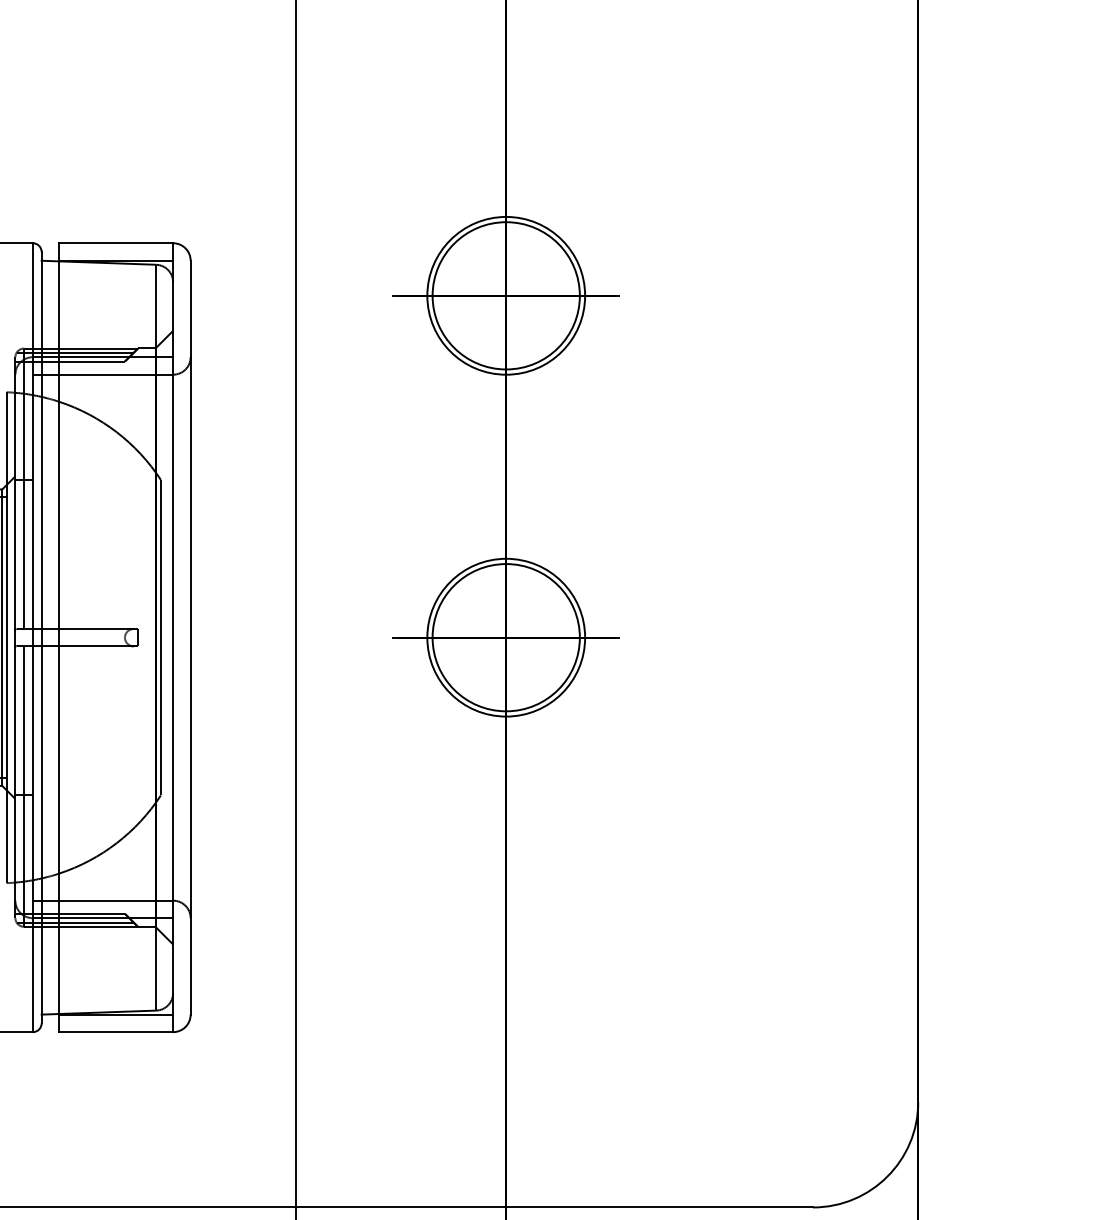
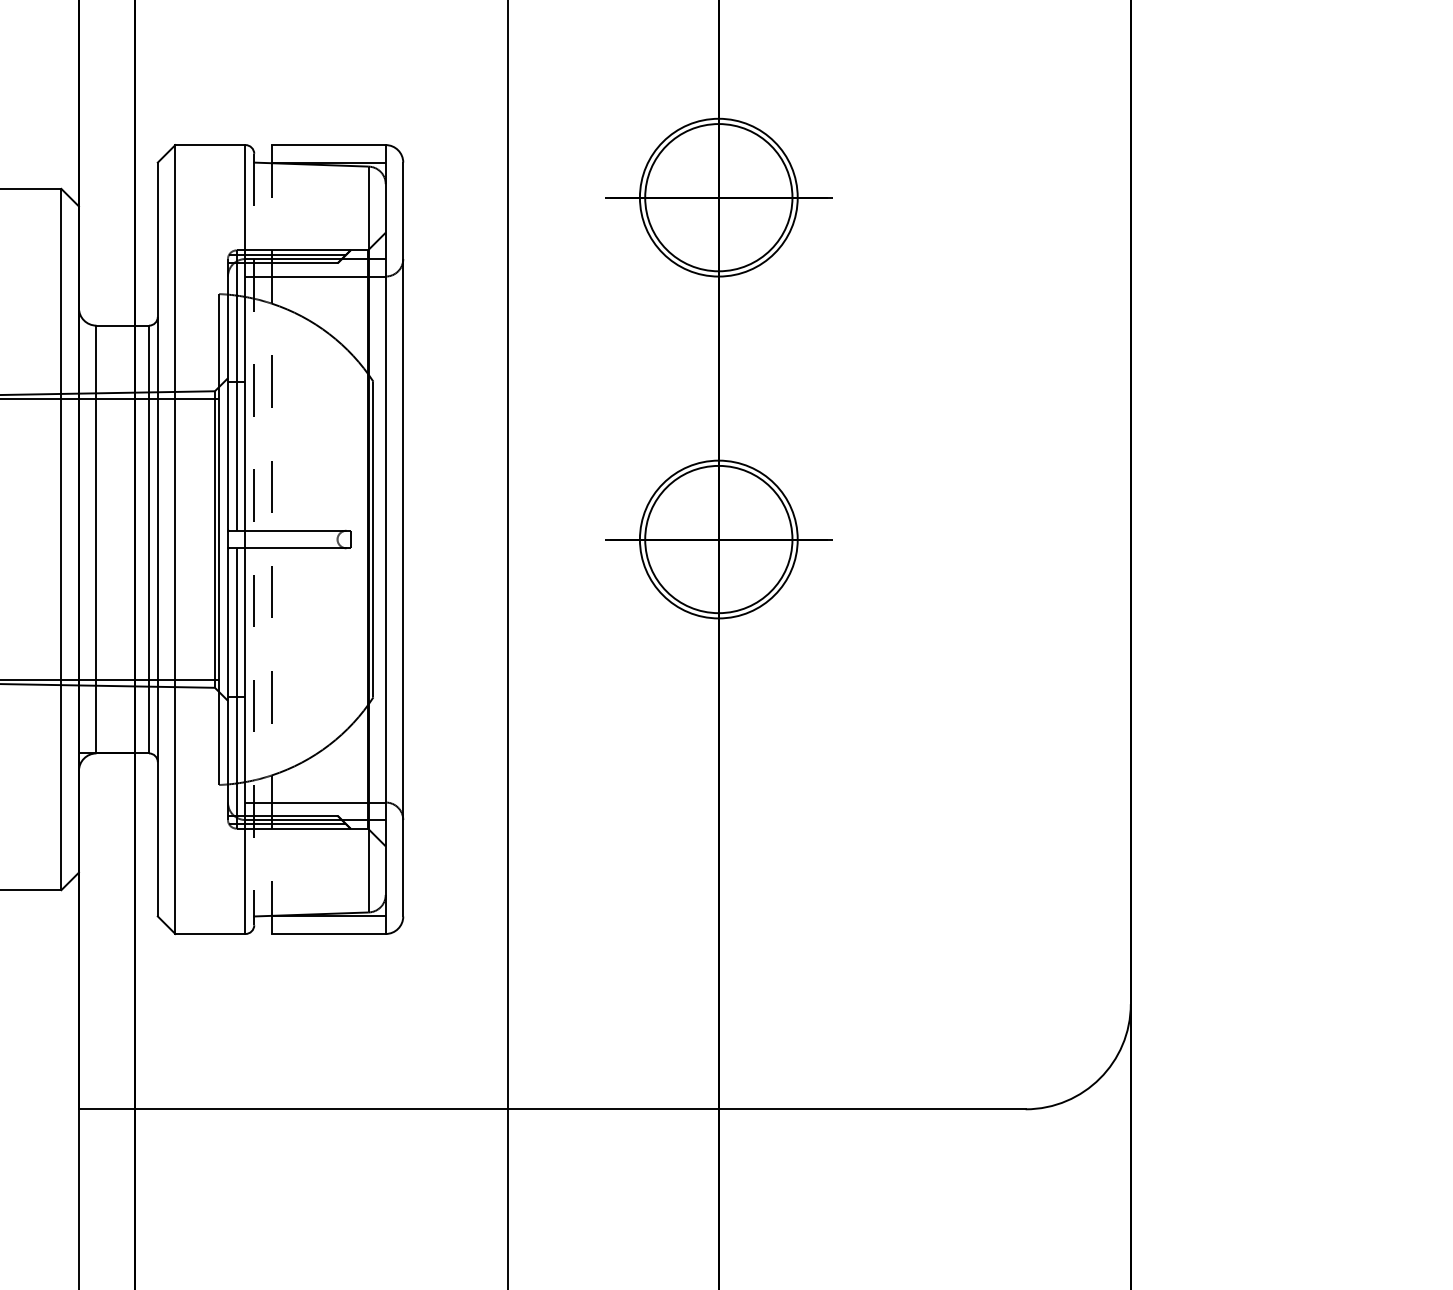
line: (41, 637) -> (254, 539), solid -> dashed
line: (58, 638) -> (271, 540), solid -> dashed

